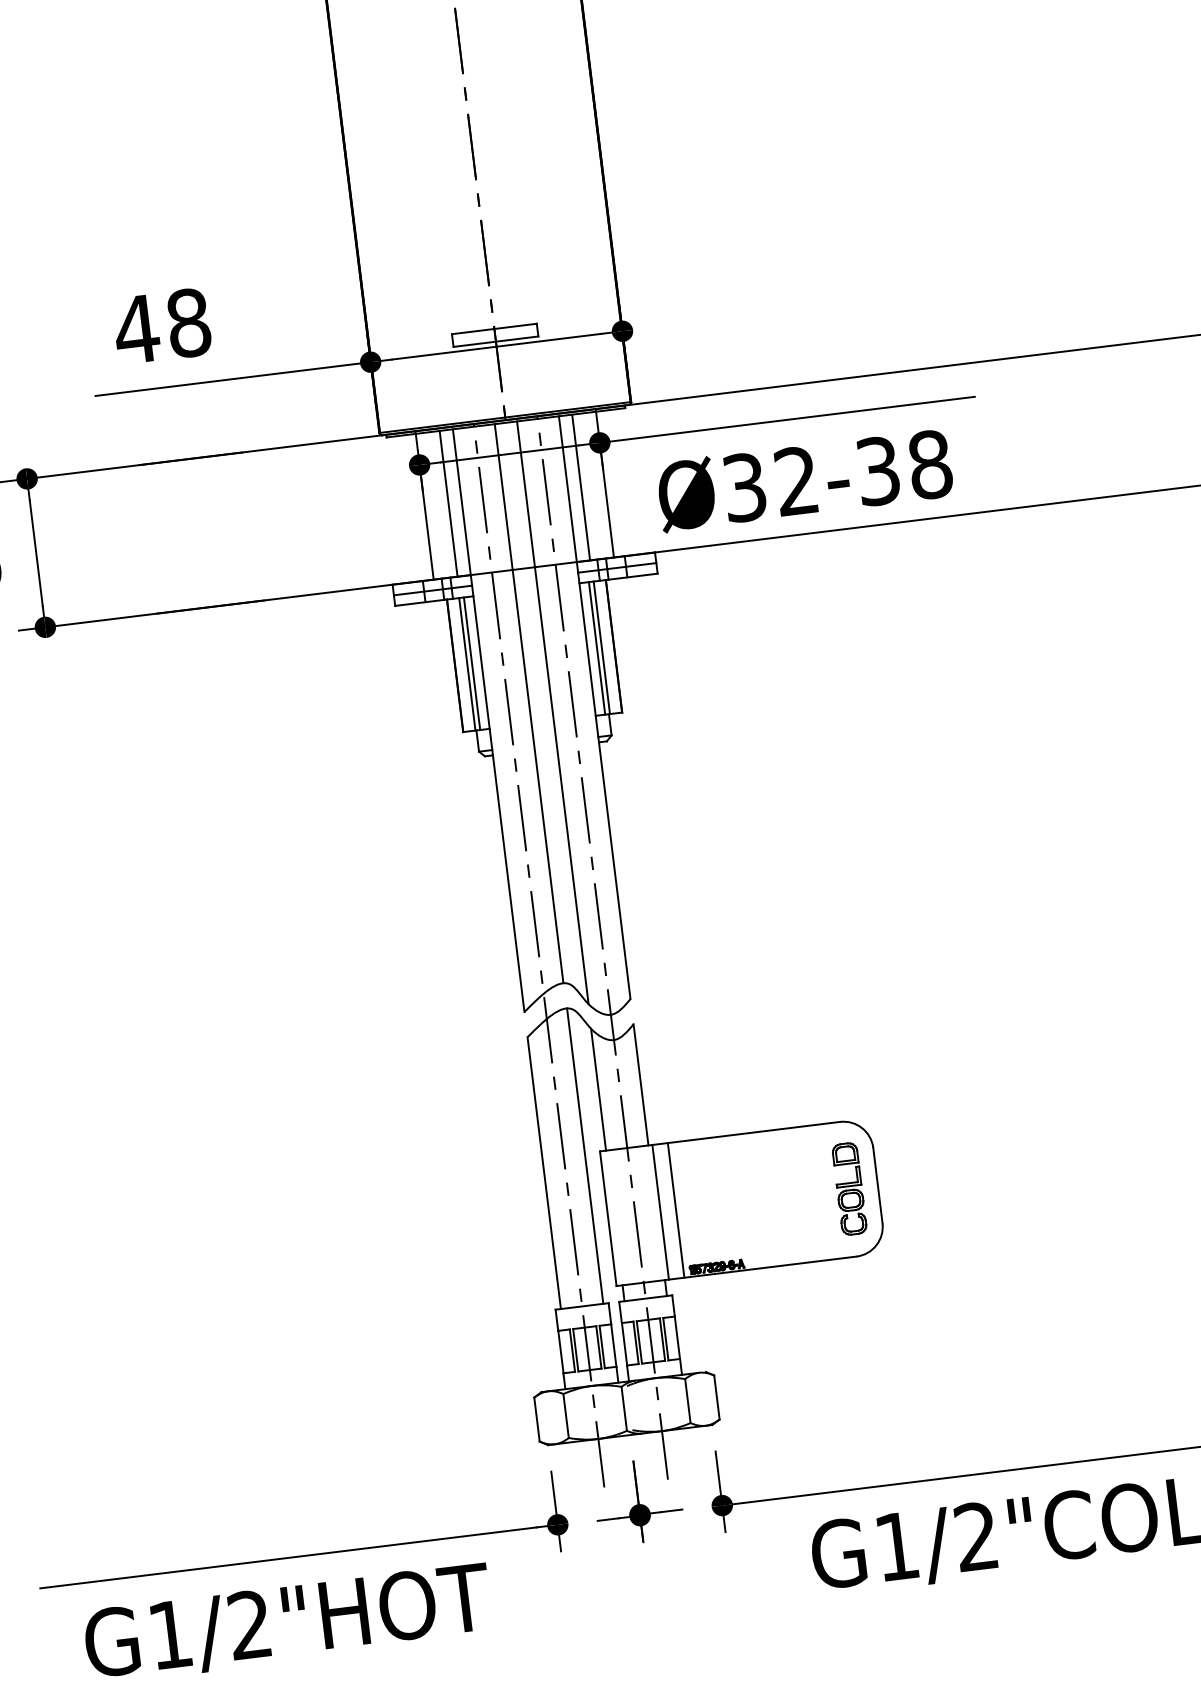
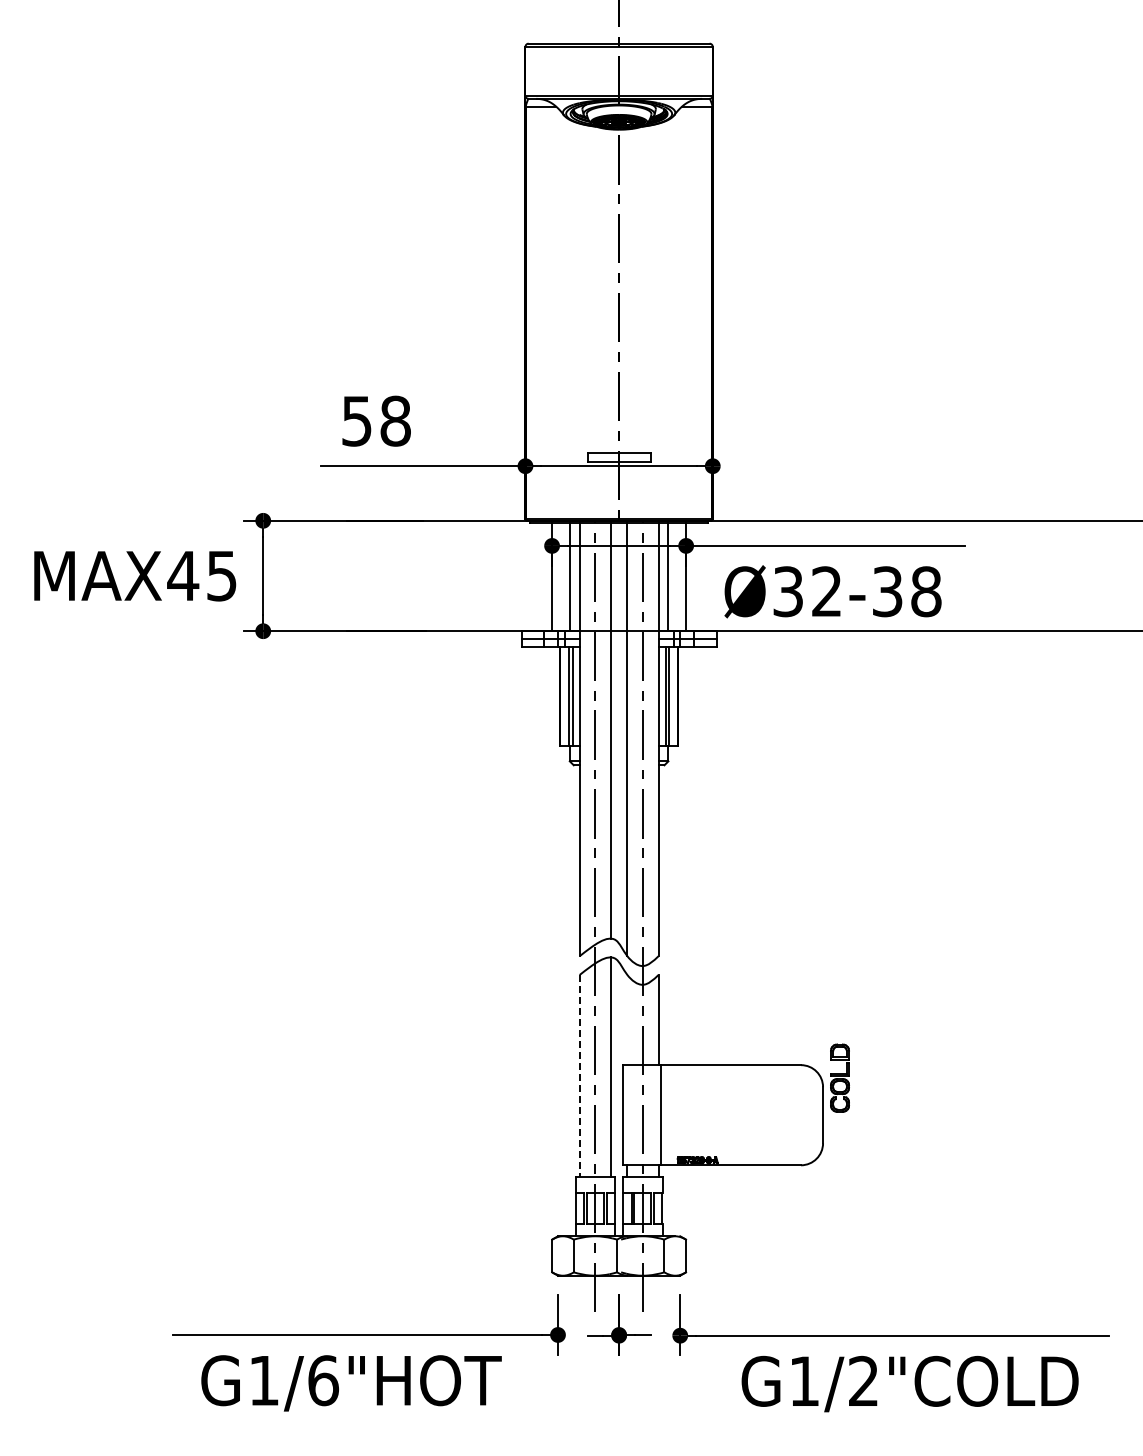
text: (136, 329) -> (356, 421), 48 -> 58
line: (599, 1089) -> (627, 1019), removed
line: (544, 1173) -> (579, 1076), solid -> dashed
part: (848, 1188) -> (839, 1077), moved
line: (675, 1210) -> (672, 1115), removed
text: (250, 1624) -> (323, 1380), G1/2"HOT -> G1/6"HOT

